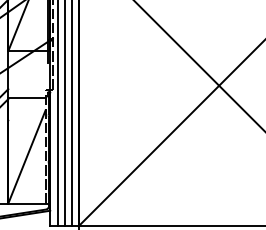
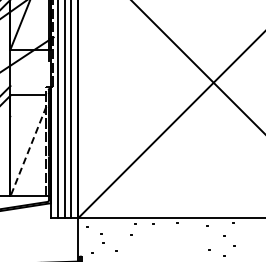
line: (26, 157) -> (28, 151), solid -> dashed

